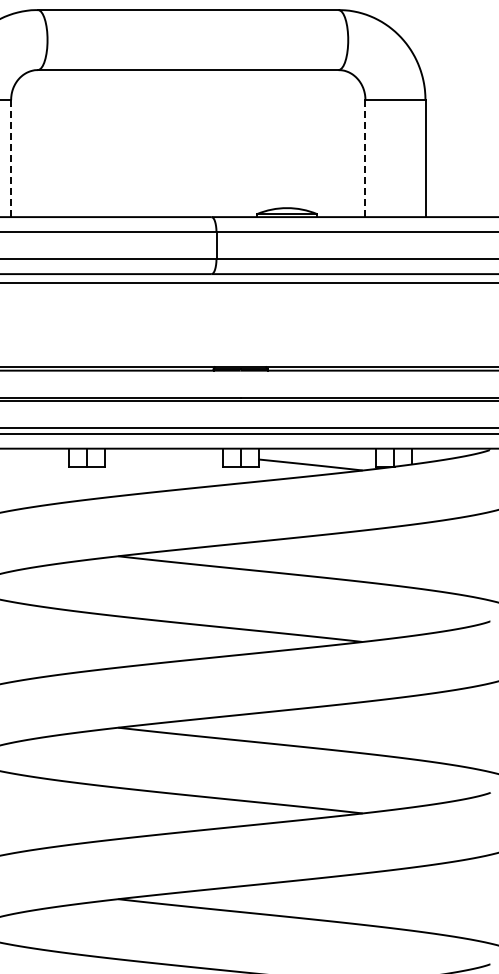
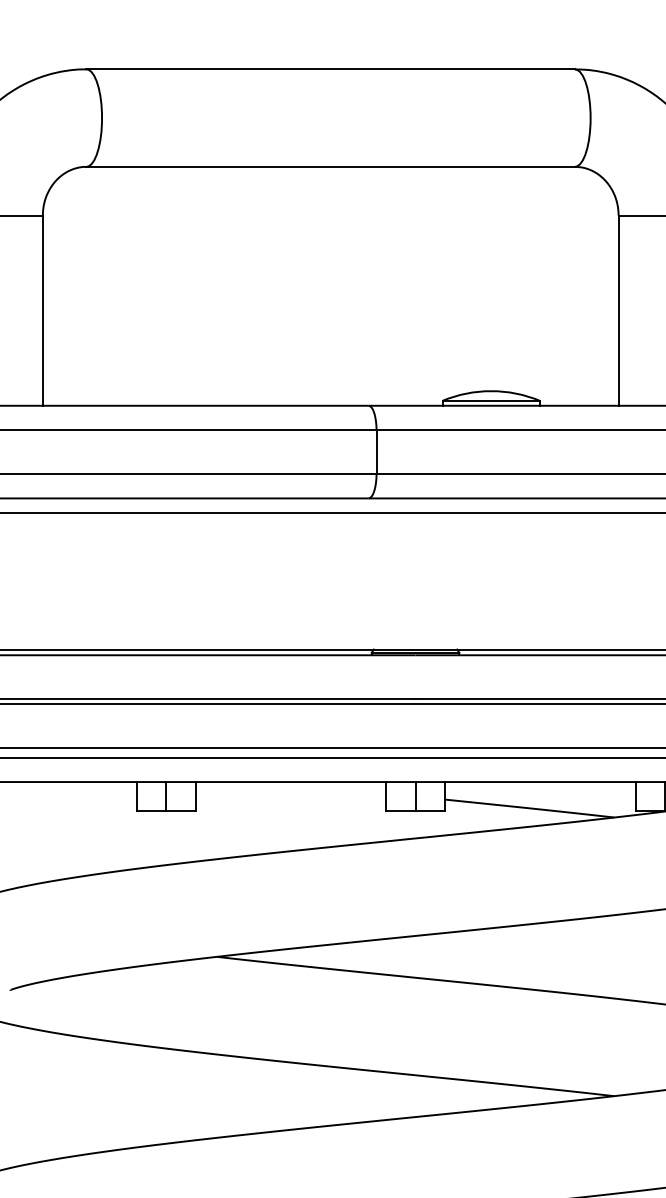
line: (11, 158) -> (43, 310), dashed -> solid
line: (365, 158) -> (618, 310), dashed -> solid

